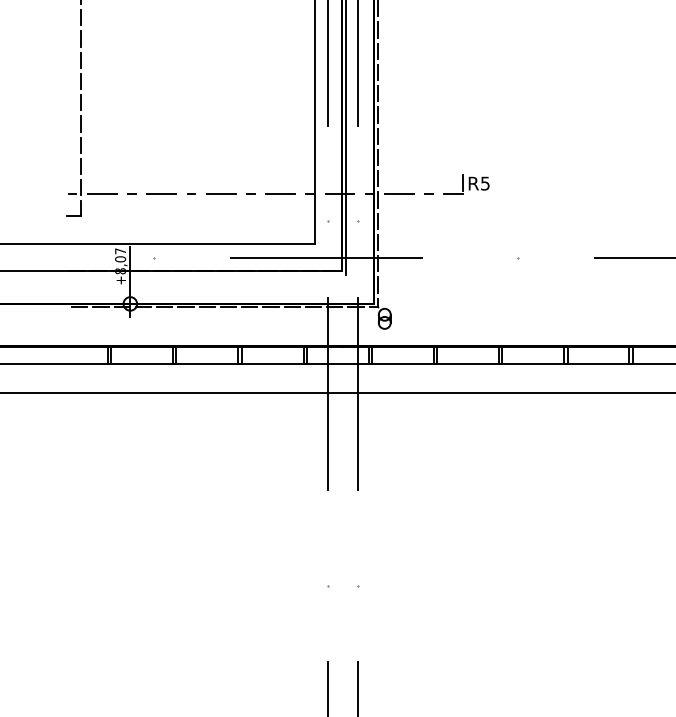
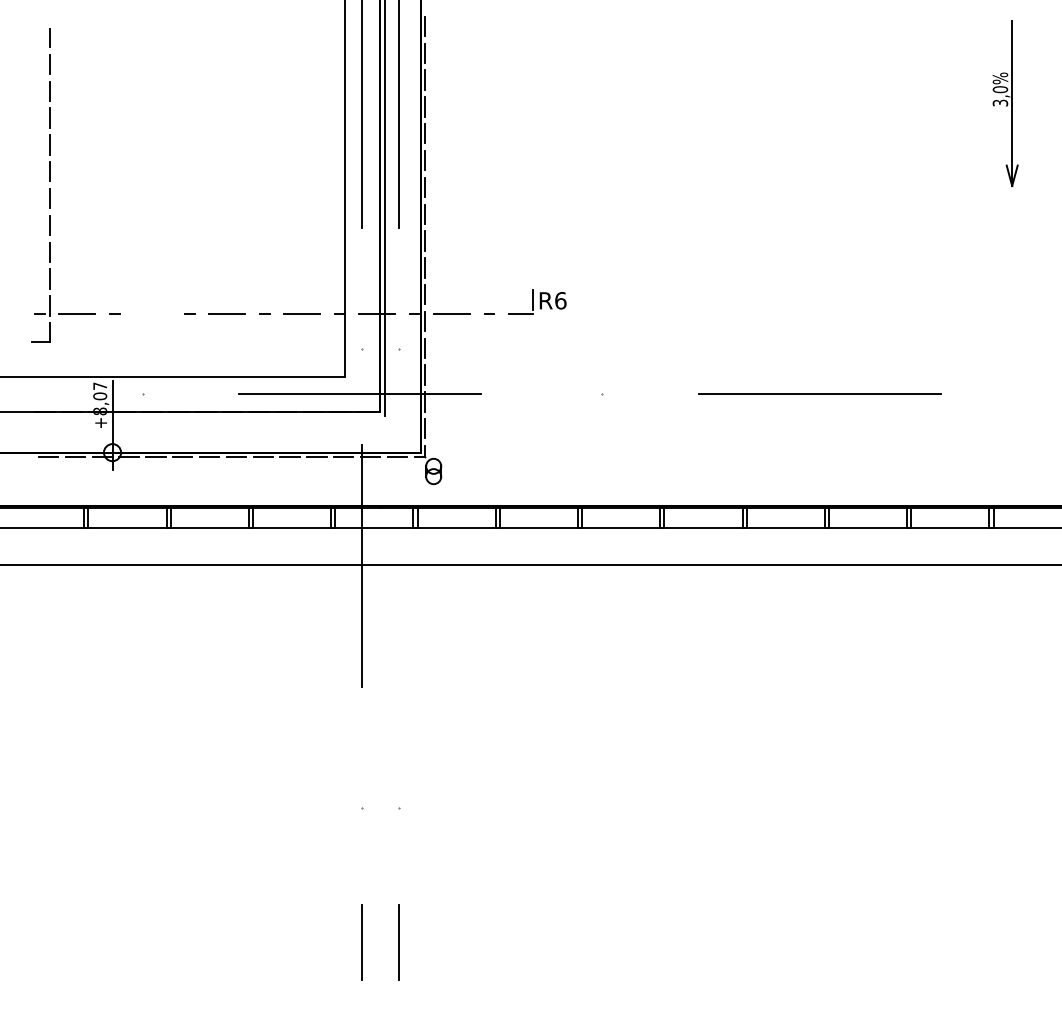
text: (485, 183) -> (560, 300), R5 -> R6
line: (161, 194) -> (152, 314), removed
line: (357, 394) -> (399, 566), removed

